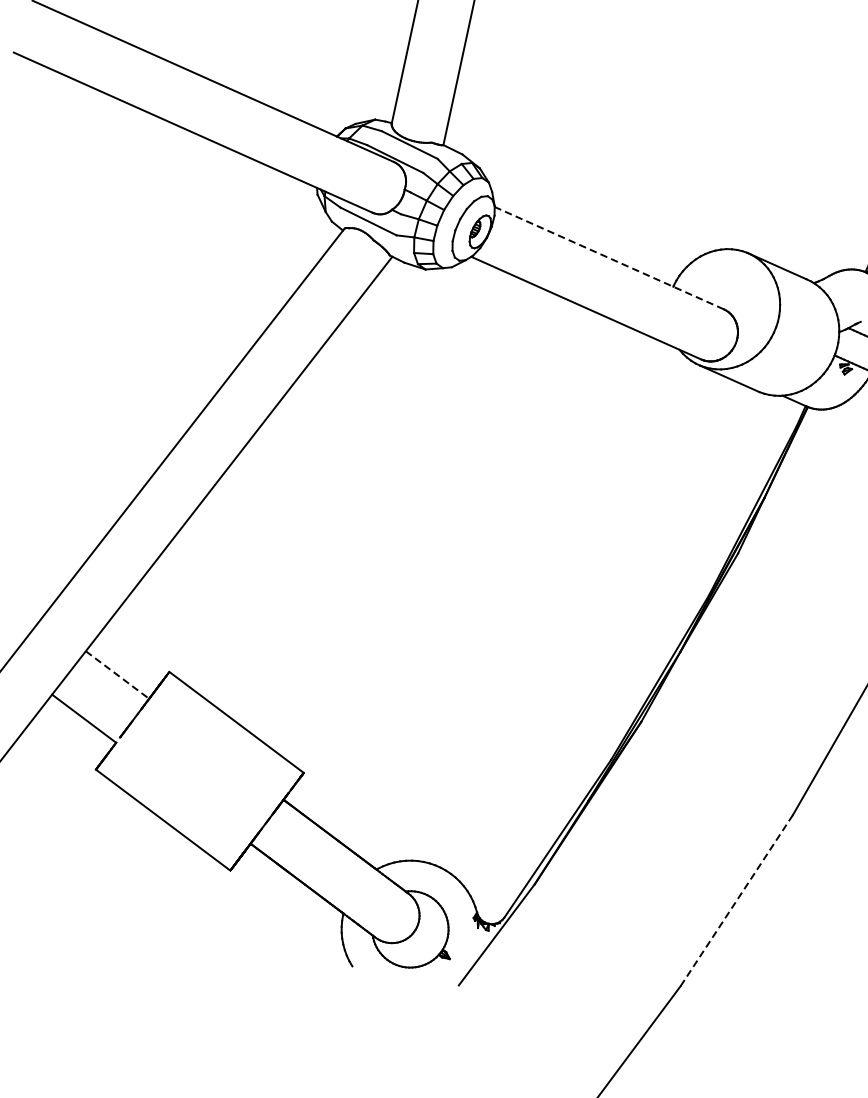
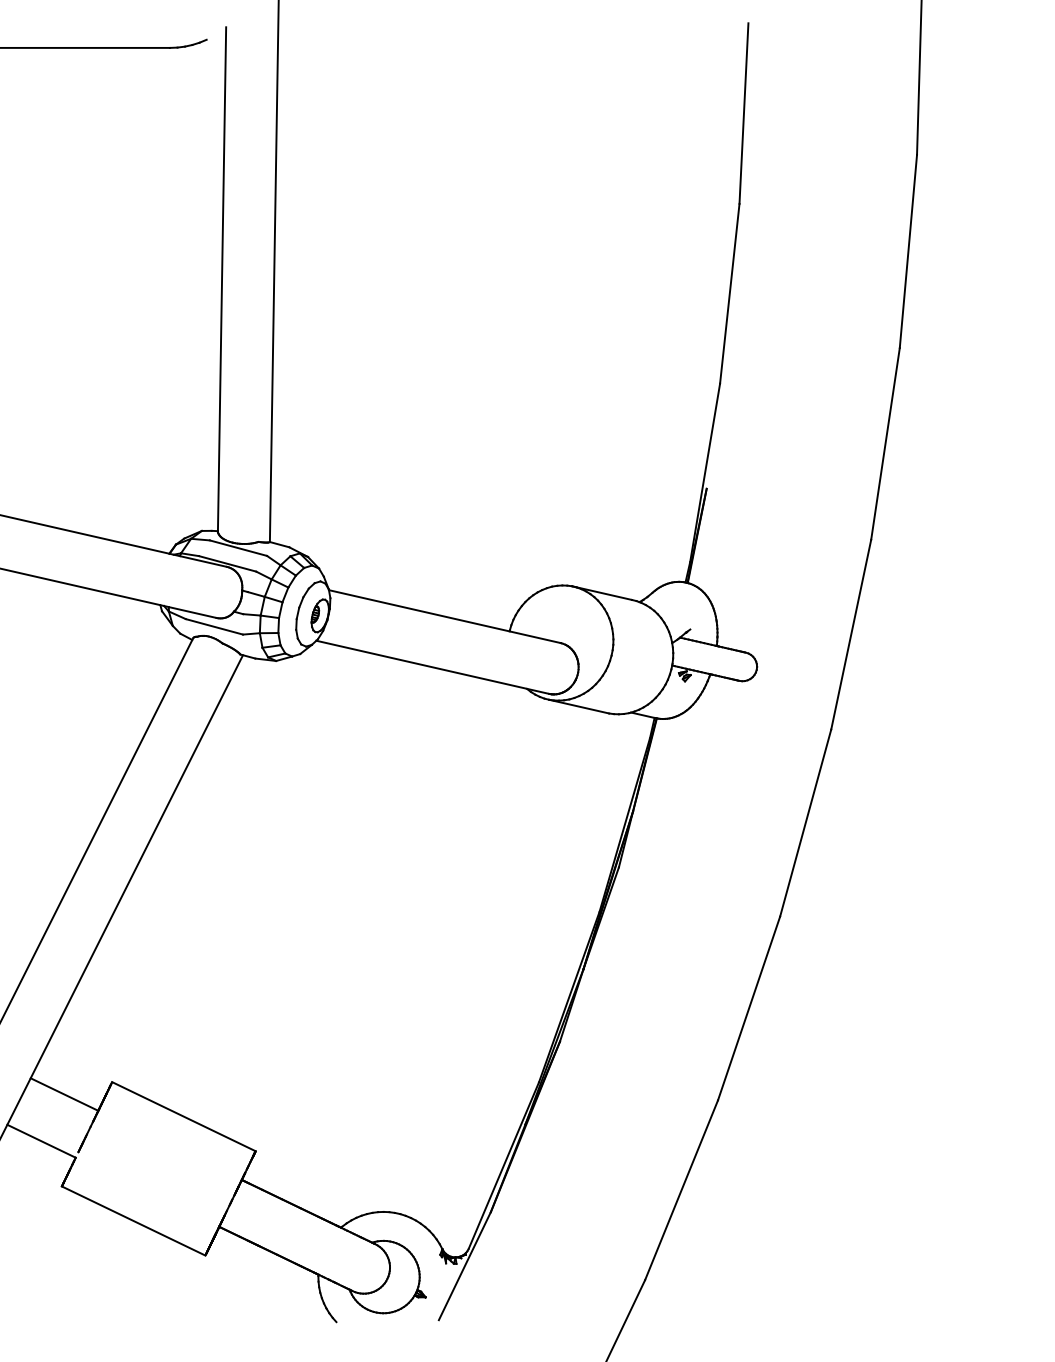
line: (608, 257) -> (444, 616), dashed -> solid
line: (117, 674) -> (64, 1094), dashed -> solid
line: (736, 900) -> (681, 1190), dashed -> solid

